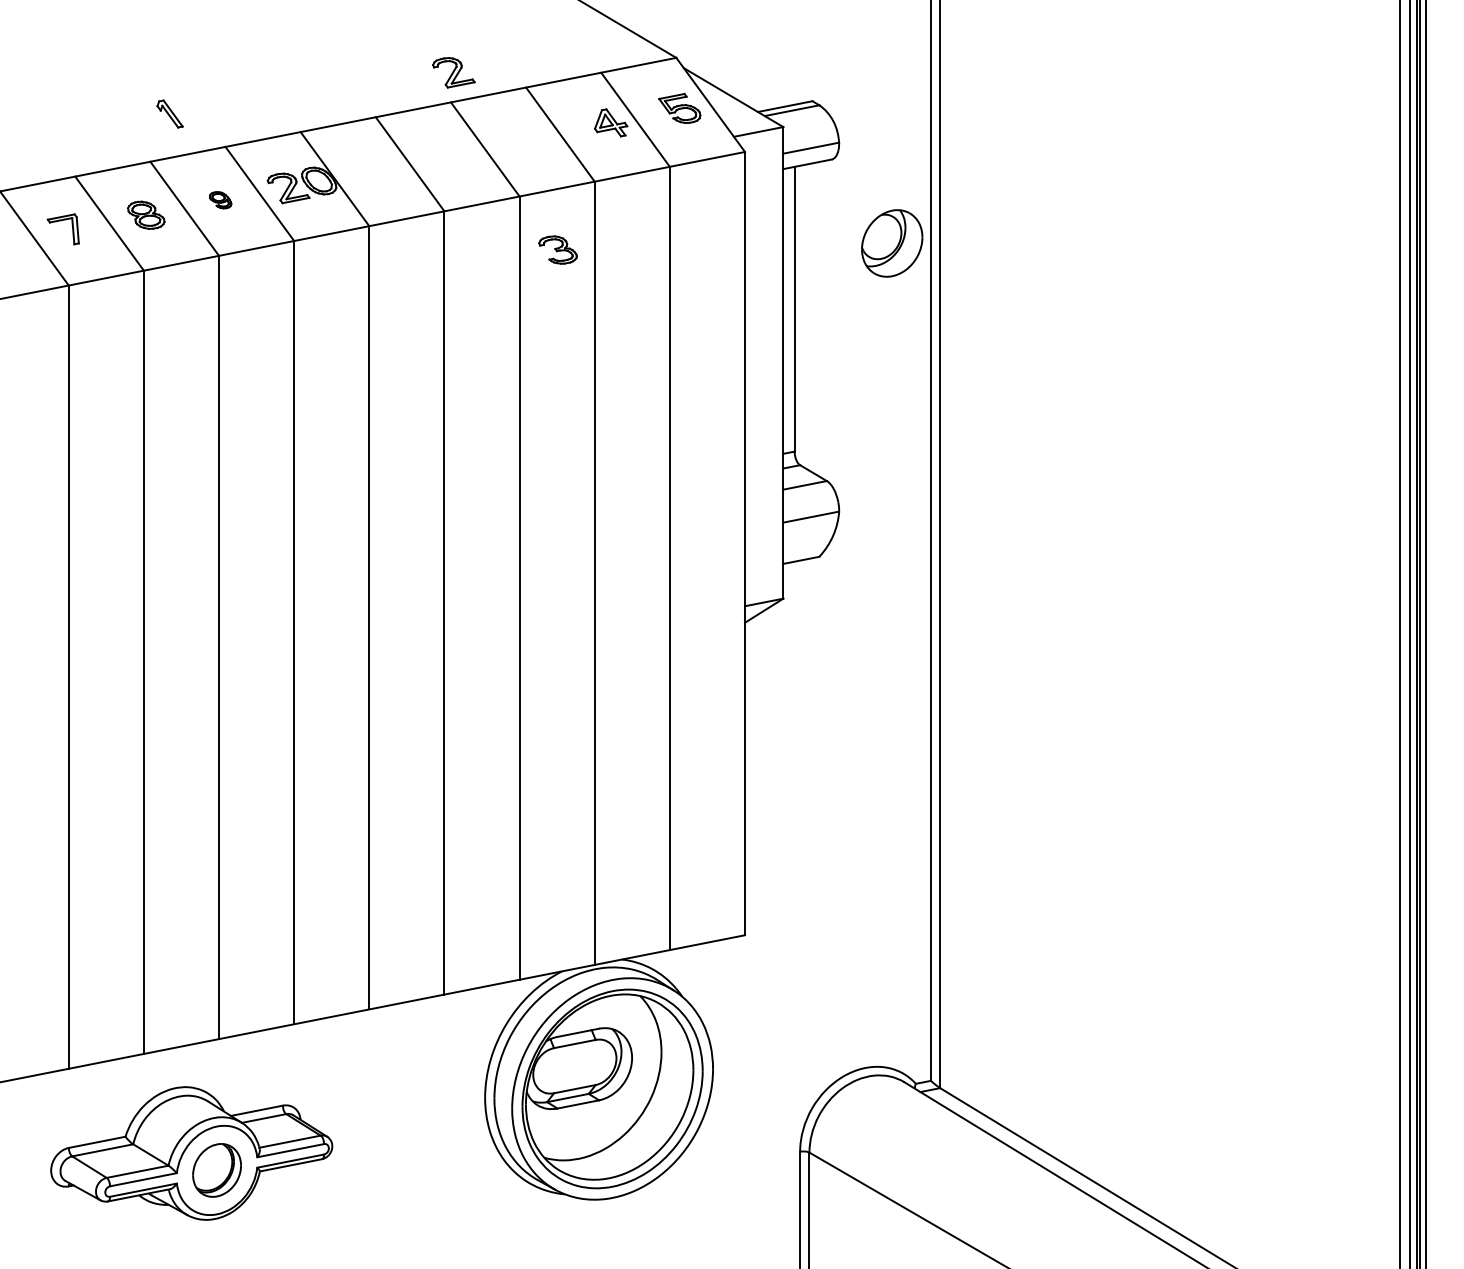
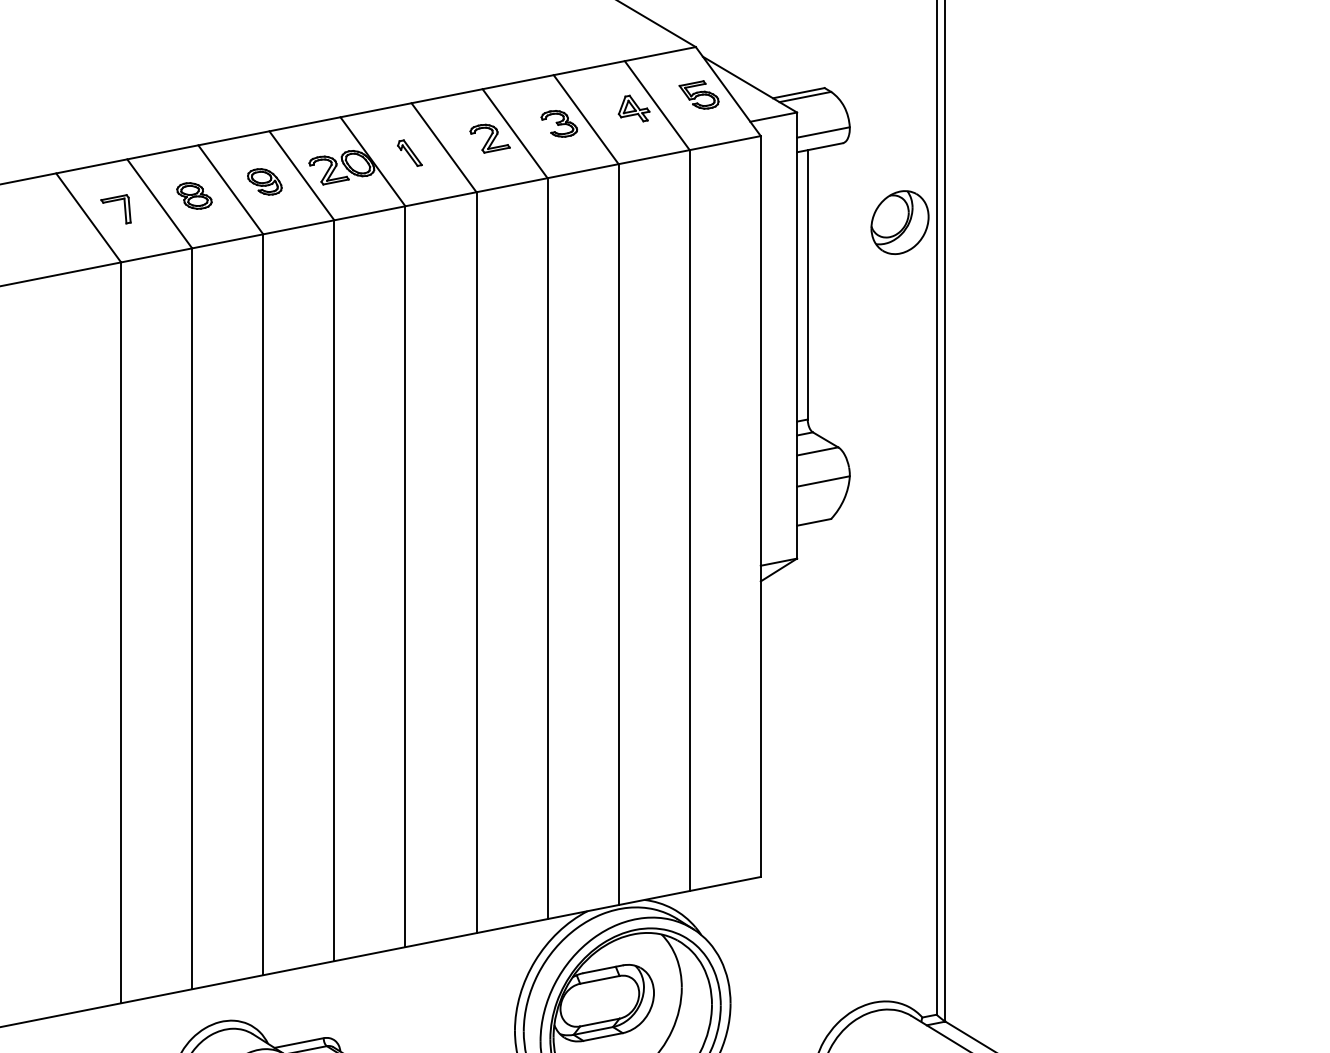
part: (453, 72) -> (489, 138), moved
part: (169, 113) -> (409, 152), moved
part: (220, 199) -> (264, 181), size x1.67
part: (557, 249) -> (558, 123), moved

